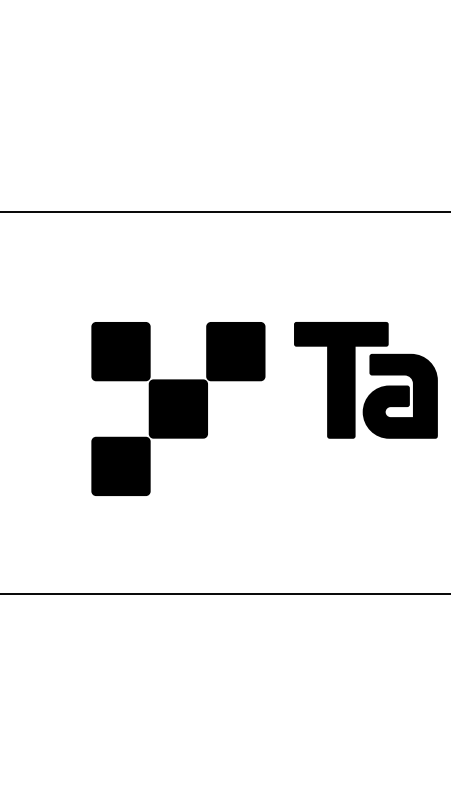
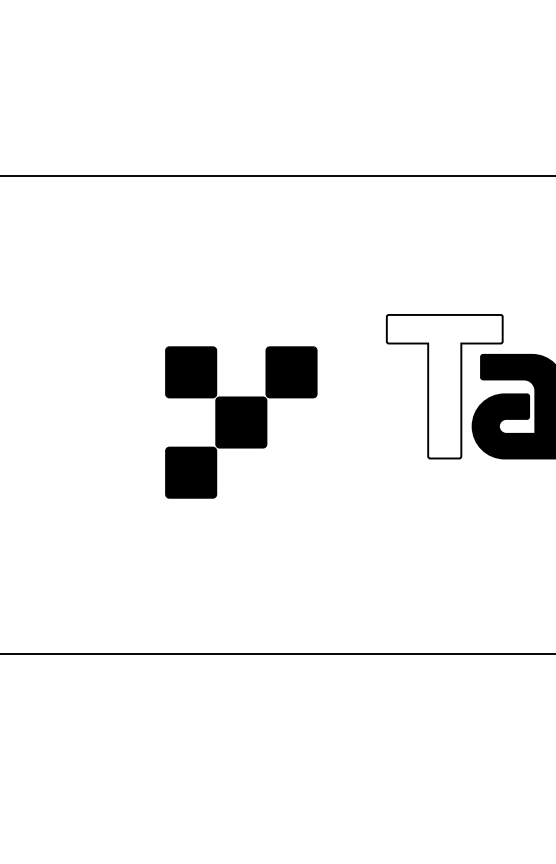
fill: (340, 379) -> (443, 385), removed
part: (178, 408) -> (241, 421), size x0.7

